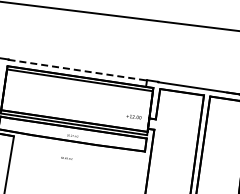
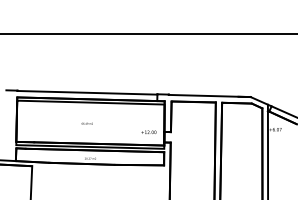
line: (77, 69) -> (87, 92), dashed -> solid
text: (66, 158) -> (86, 123), moved

